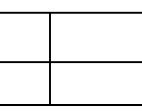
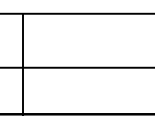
line: (49, 58) -> (23, 63), moved

